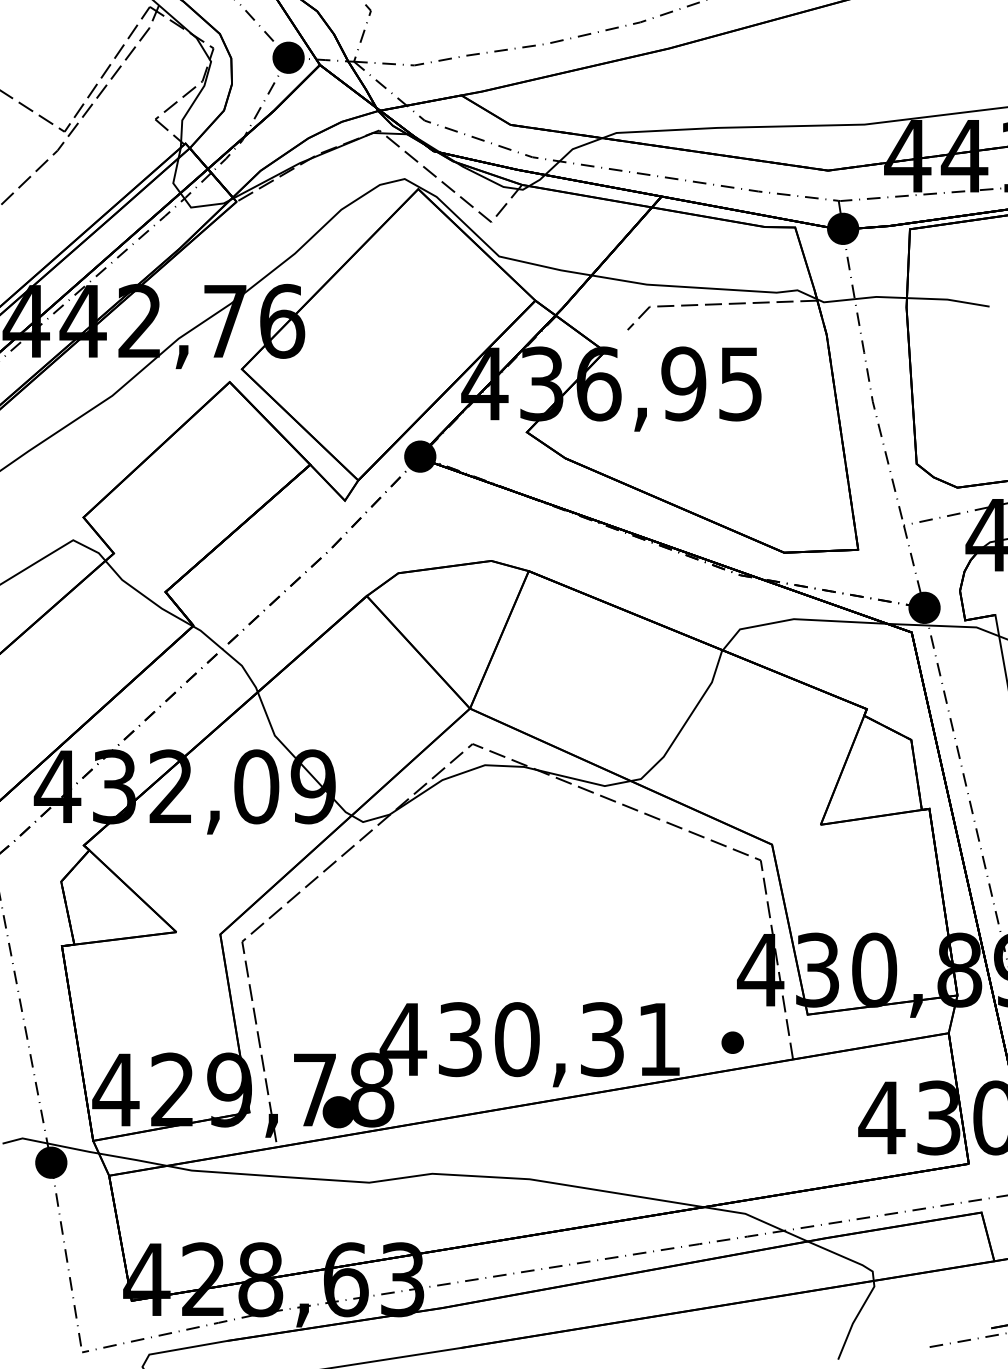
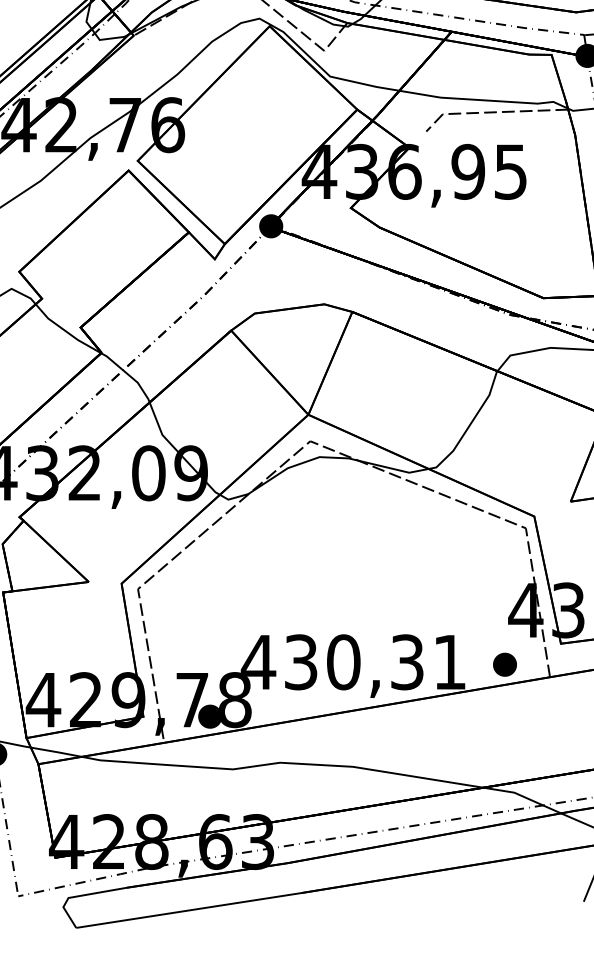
part: (732, 1042) -> (504, 664), size x1.43

